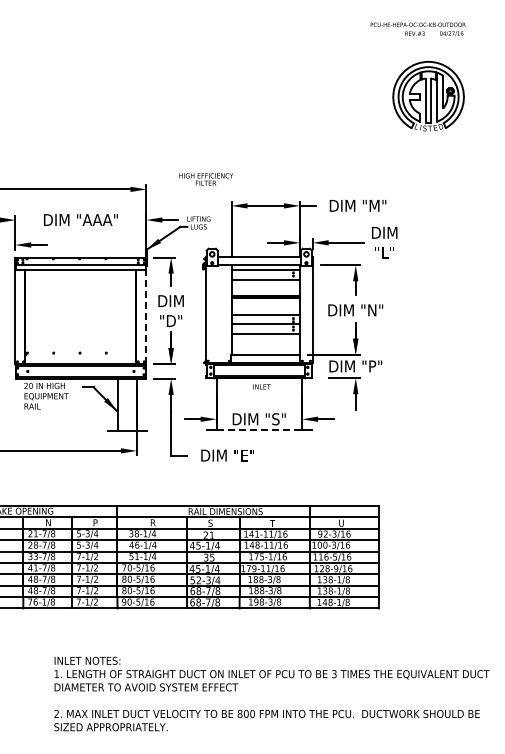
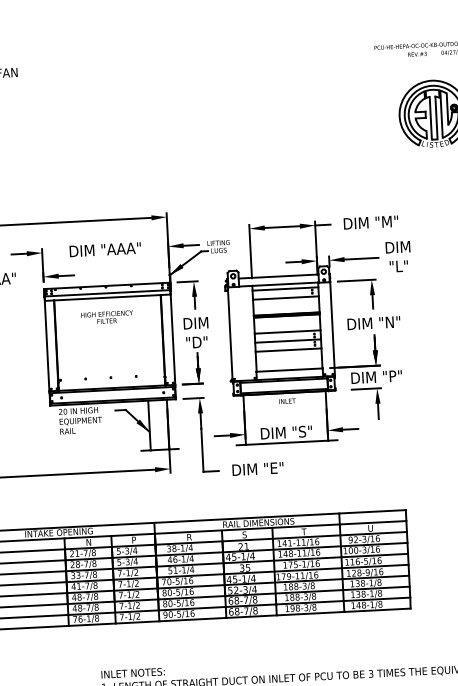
text: (206, 179) -> (107, 317), moved
line: (146, 314) -> (172, 337), dashed -> solid
line: (259, 429) -> (287, 442), dashed -> solid

